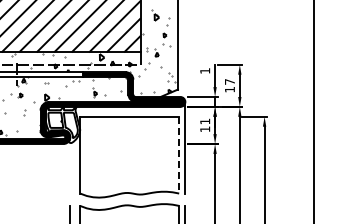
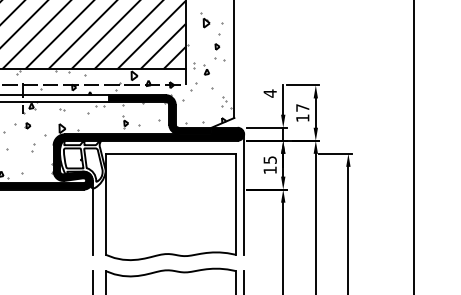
text: (205, 70) -> (270, 92), 1 -> 4
text: (205, 121) -> (270, 160), 11 -> 15
line: (179, 155) -> (236, 204), dashed -> solid
line: (70, 165) -> (92, 217), added

